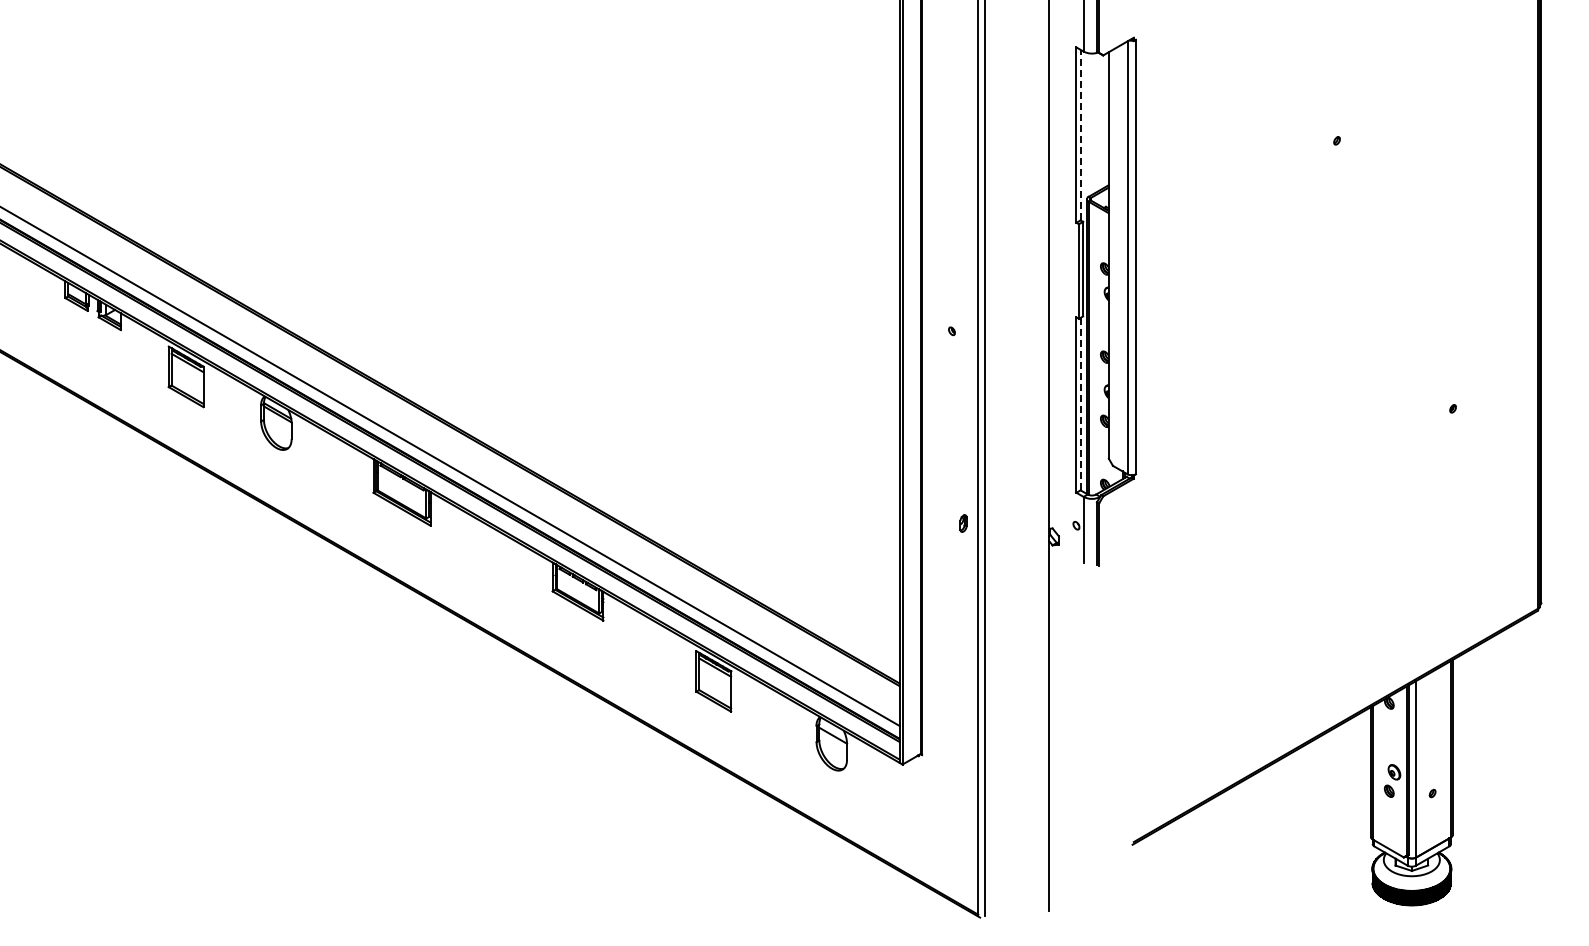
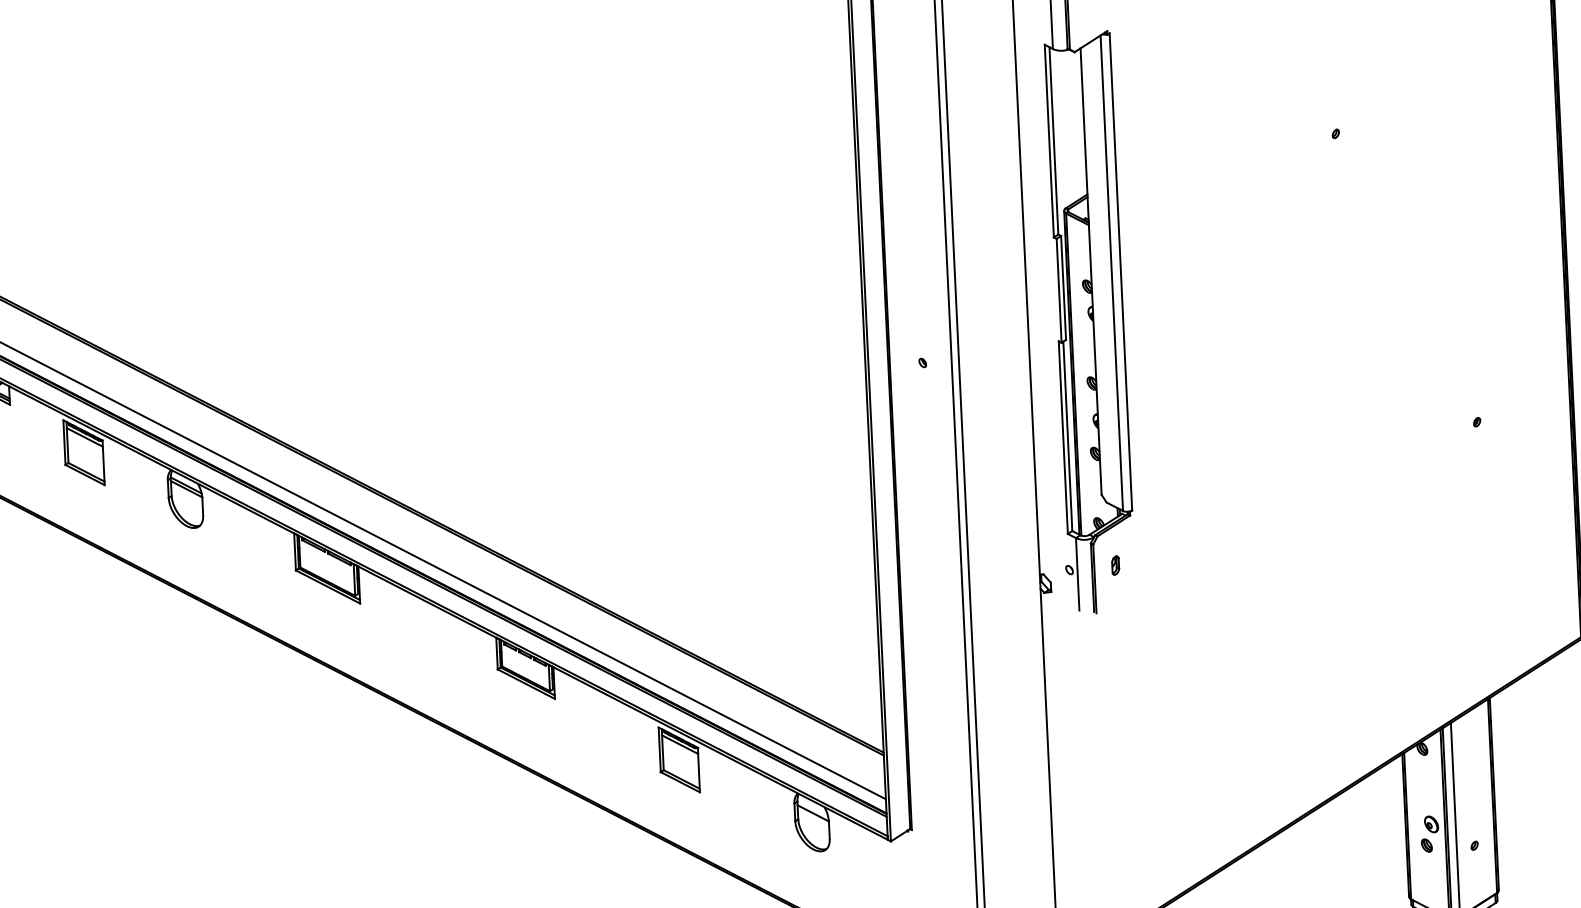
line: (1080, 134) -> (1053, 140), dashed -> solid
line: (1080, 403) -> (1067, 435), dashed -> solid
part: (963, 523) -> (1115, 565), moved

